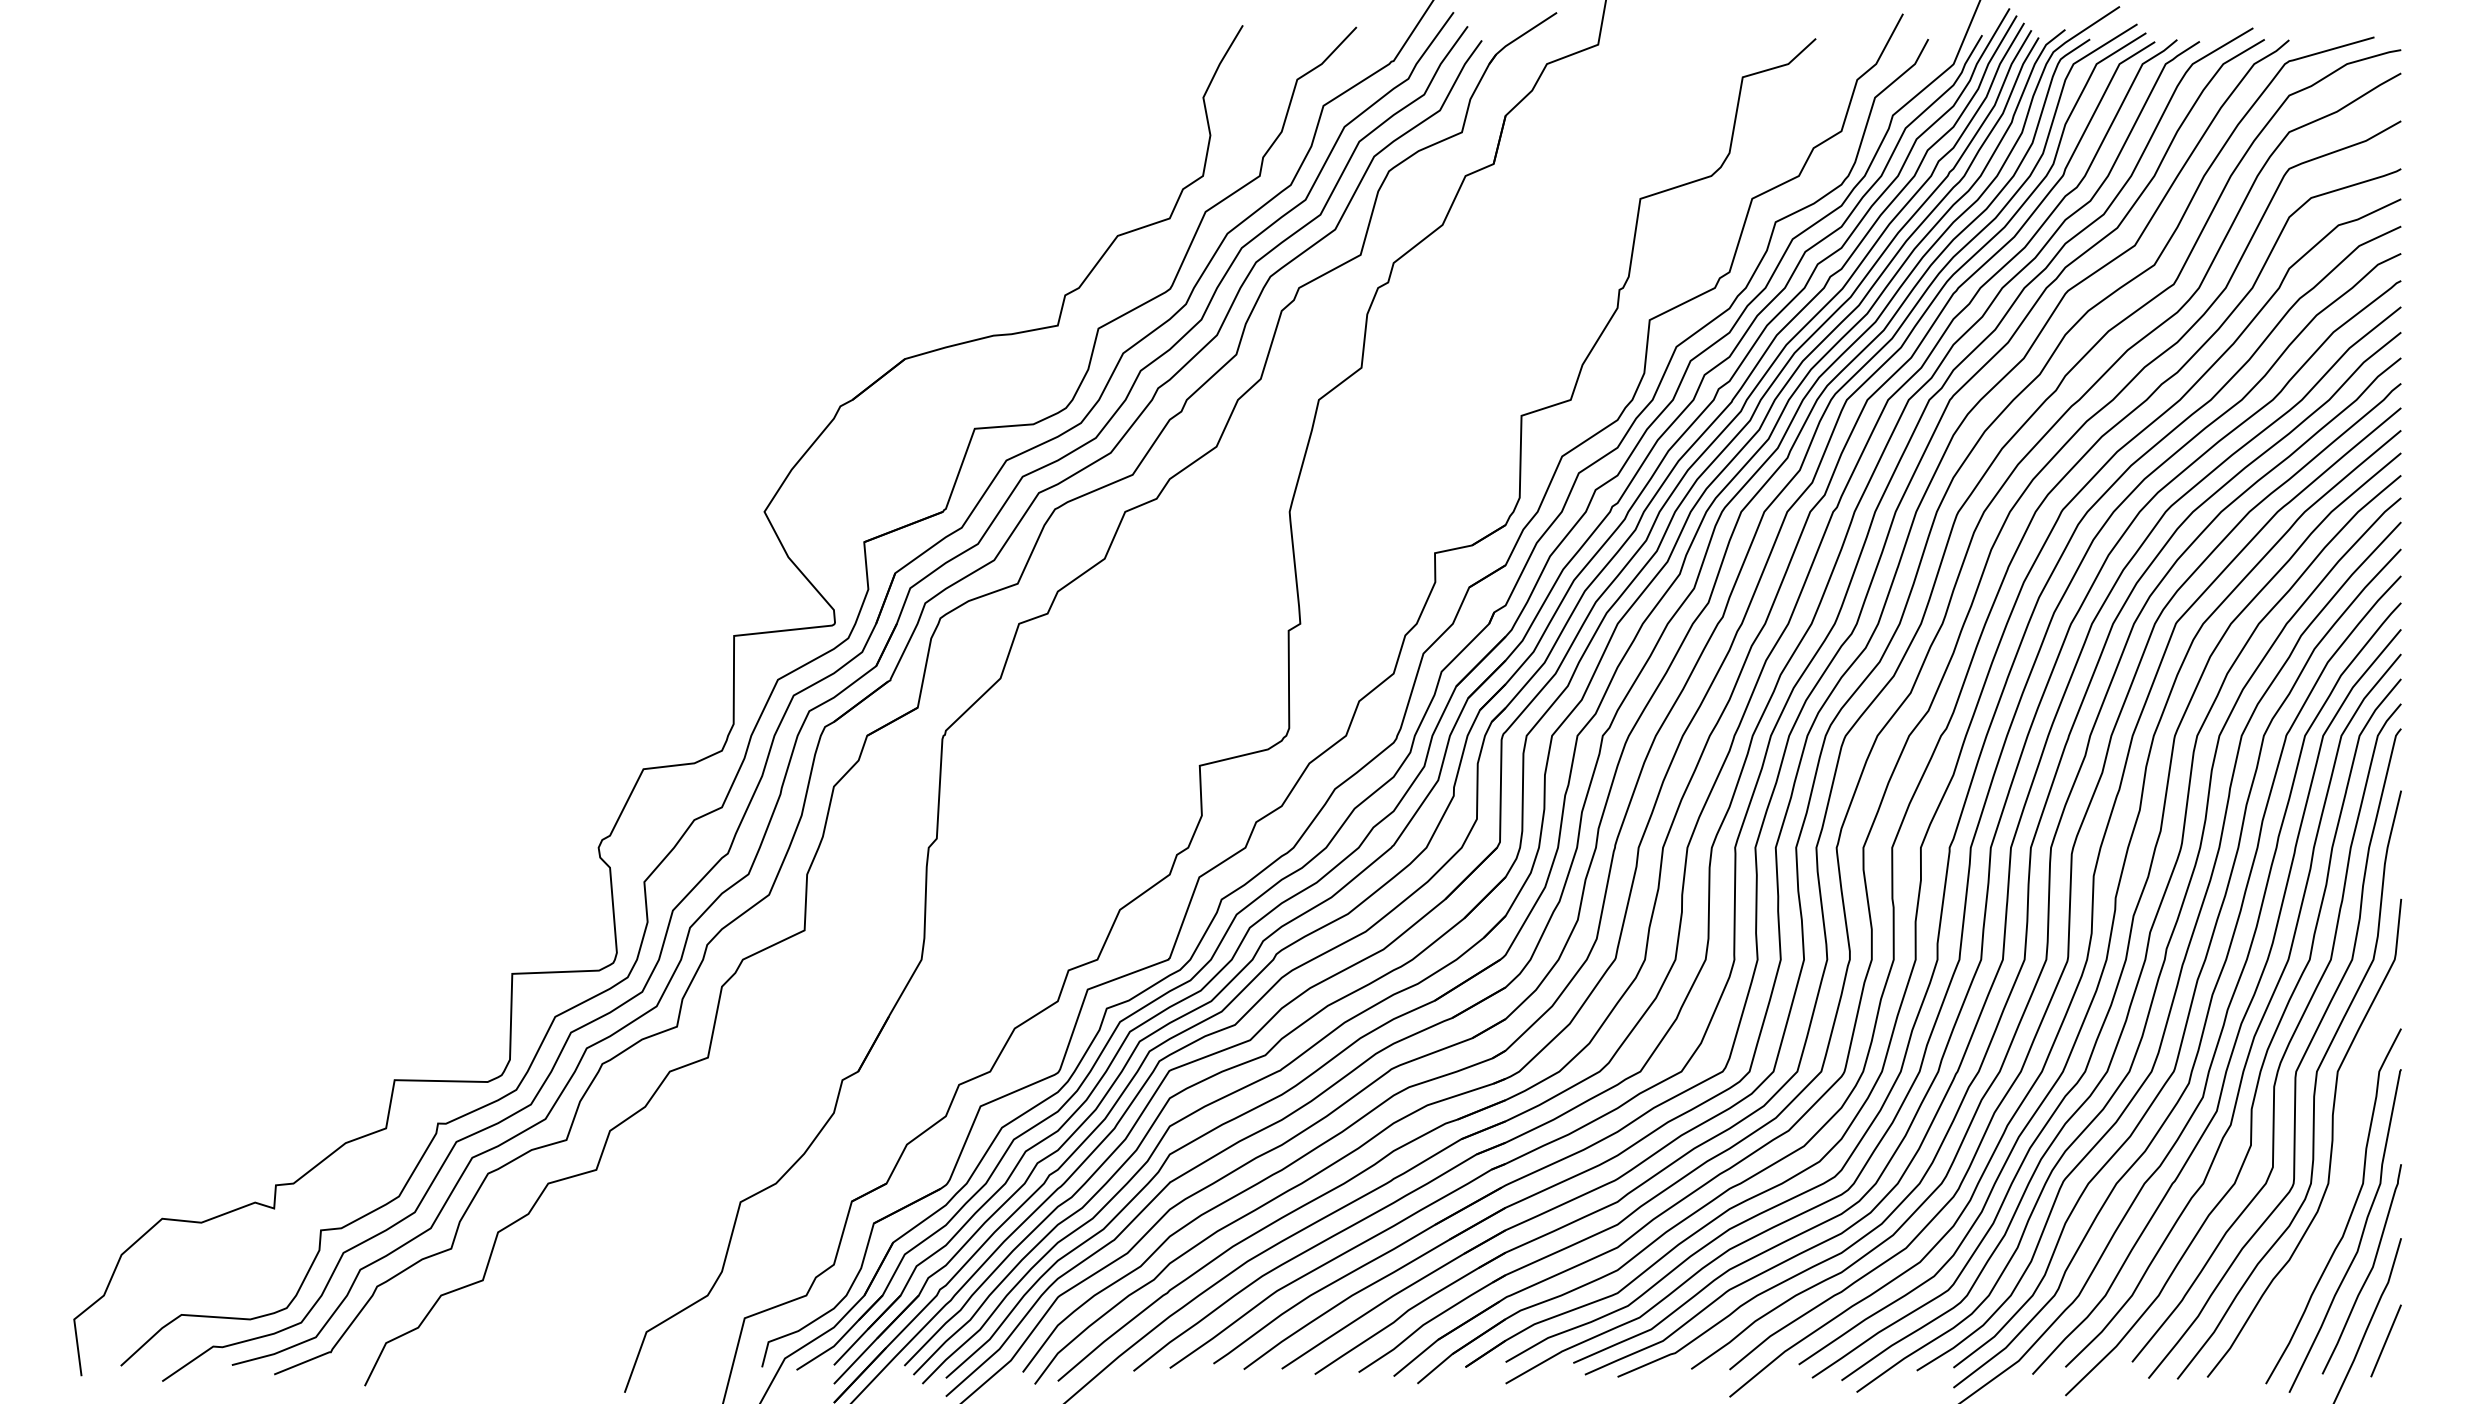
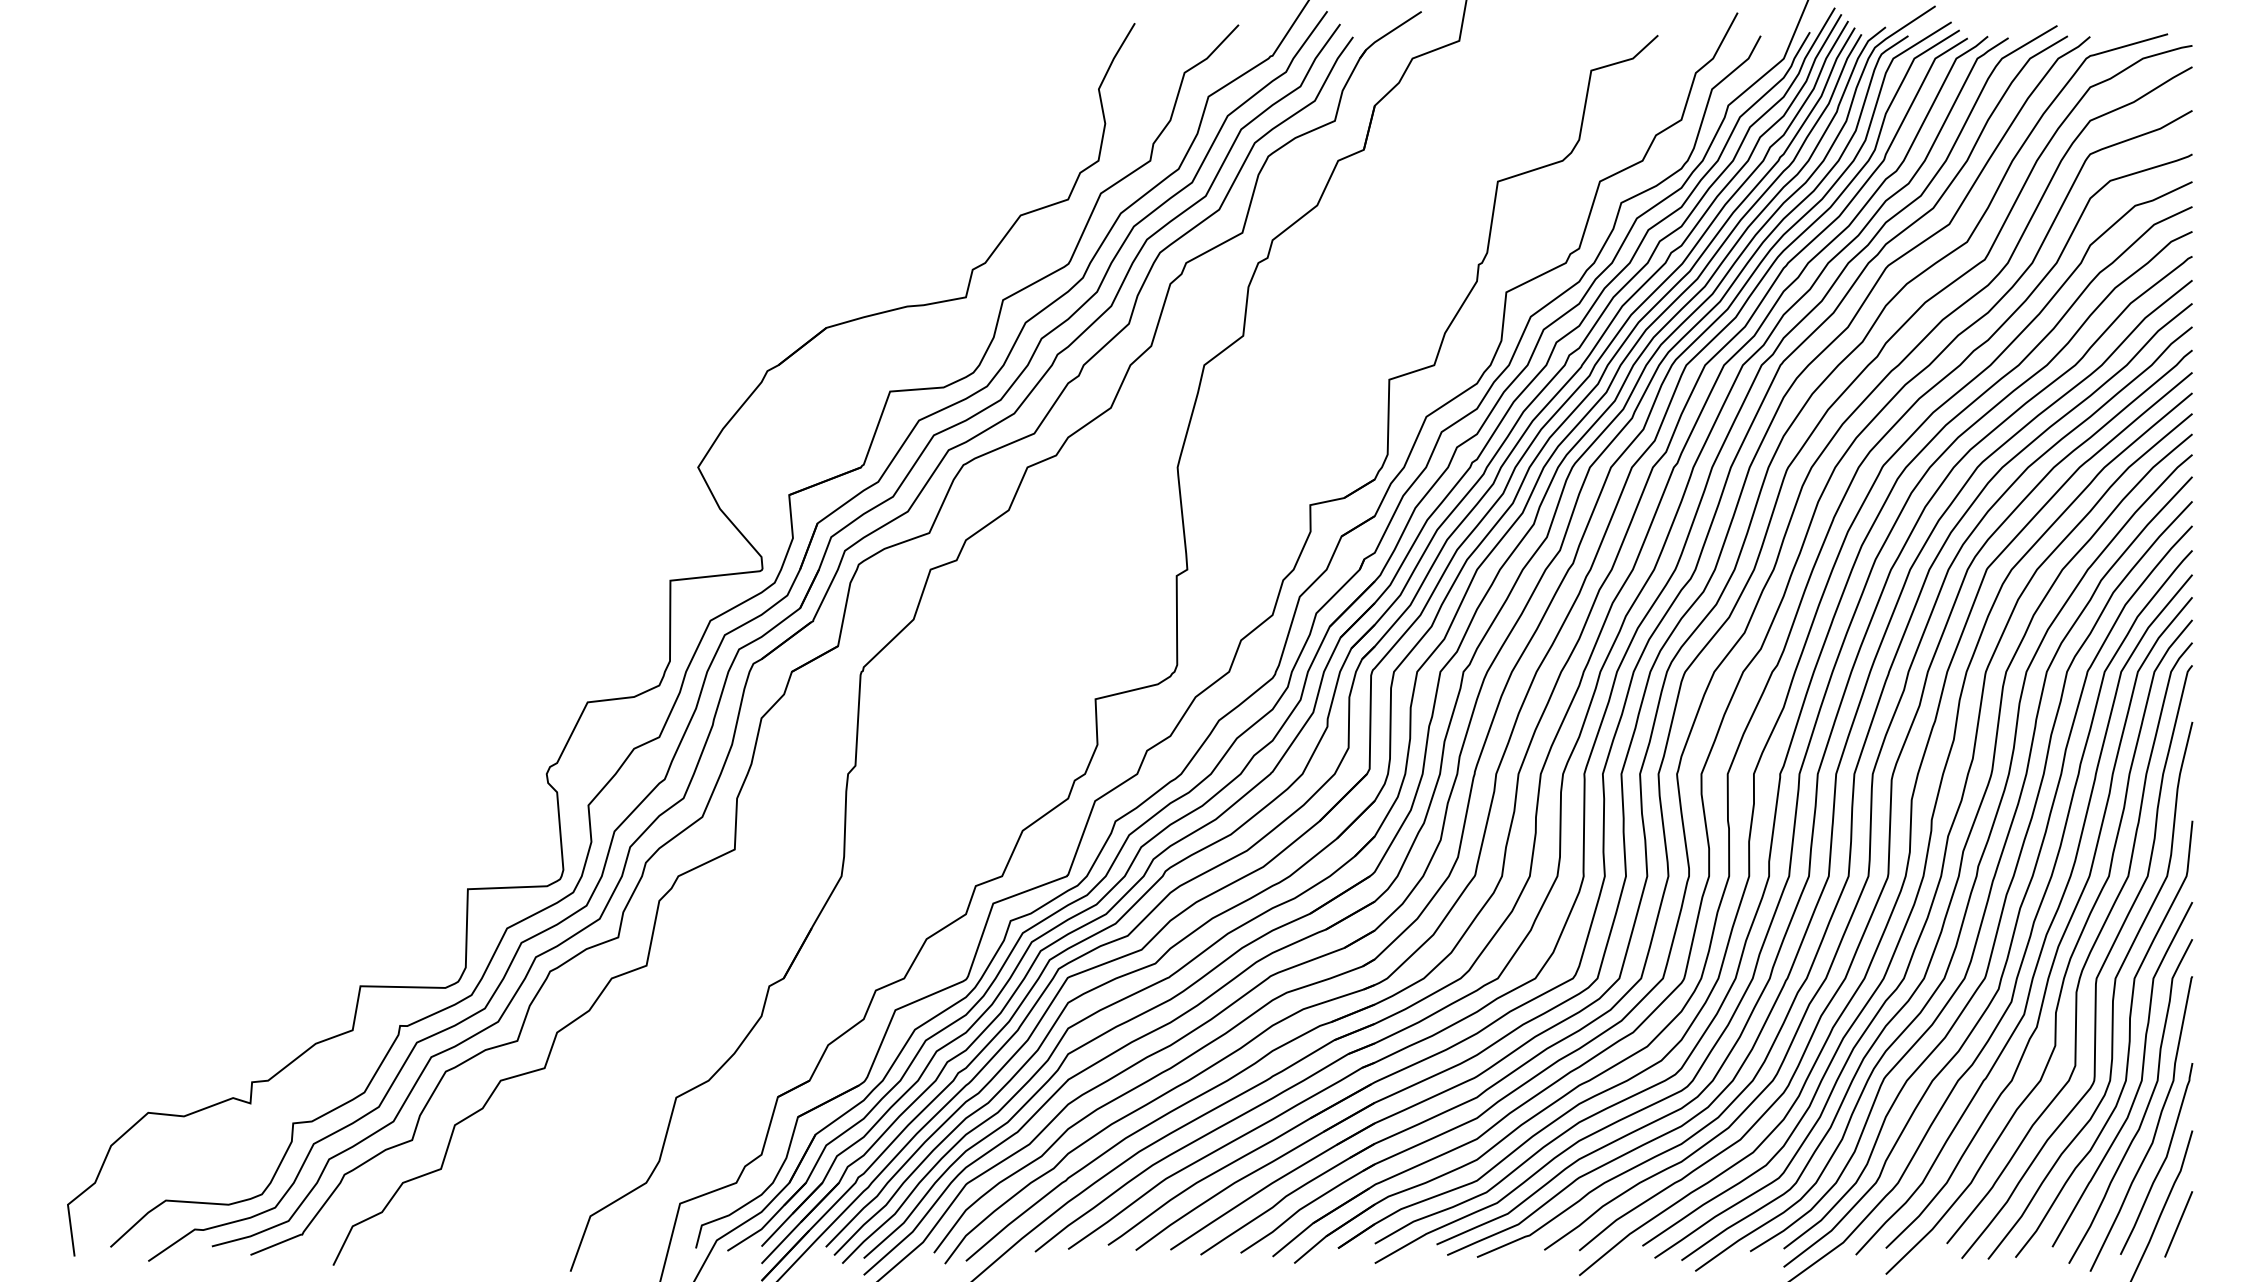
curve: (2344, 1182) -> (2140, 1079), added

